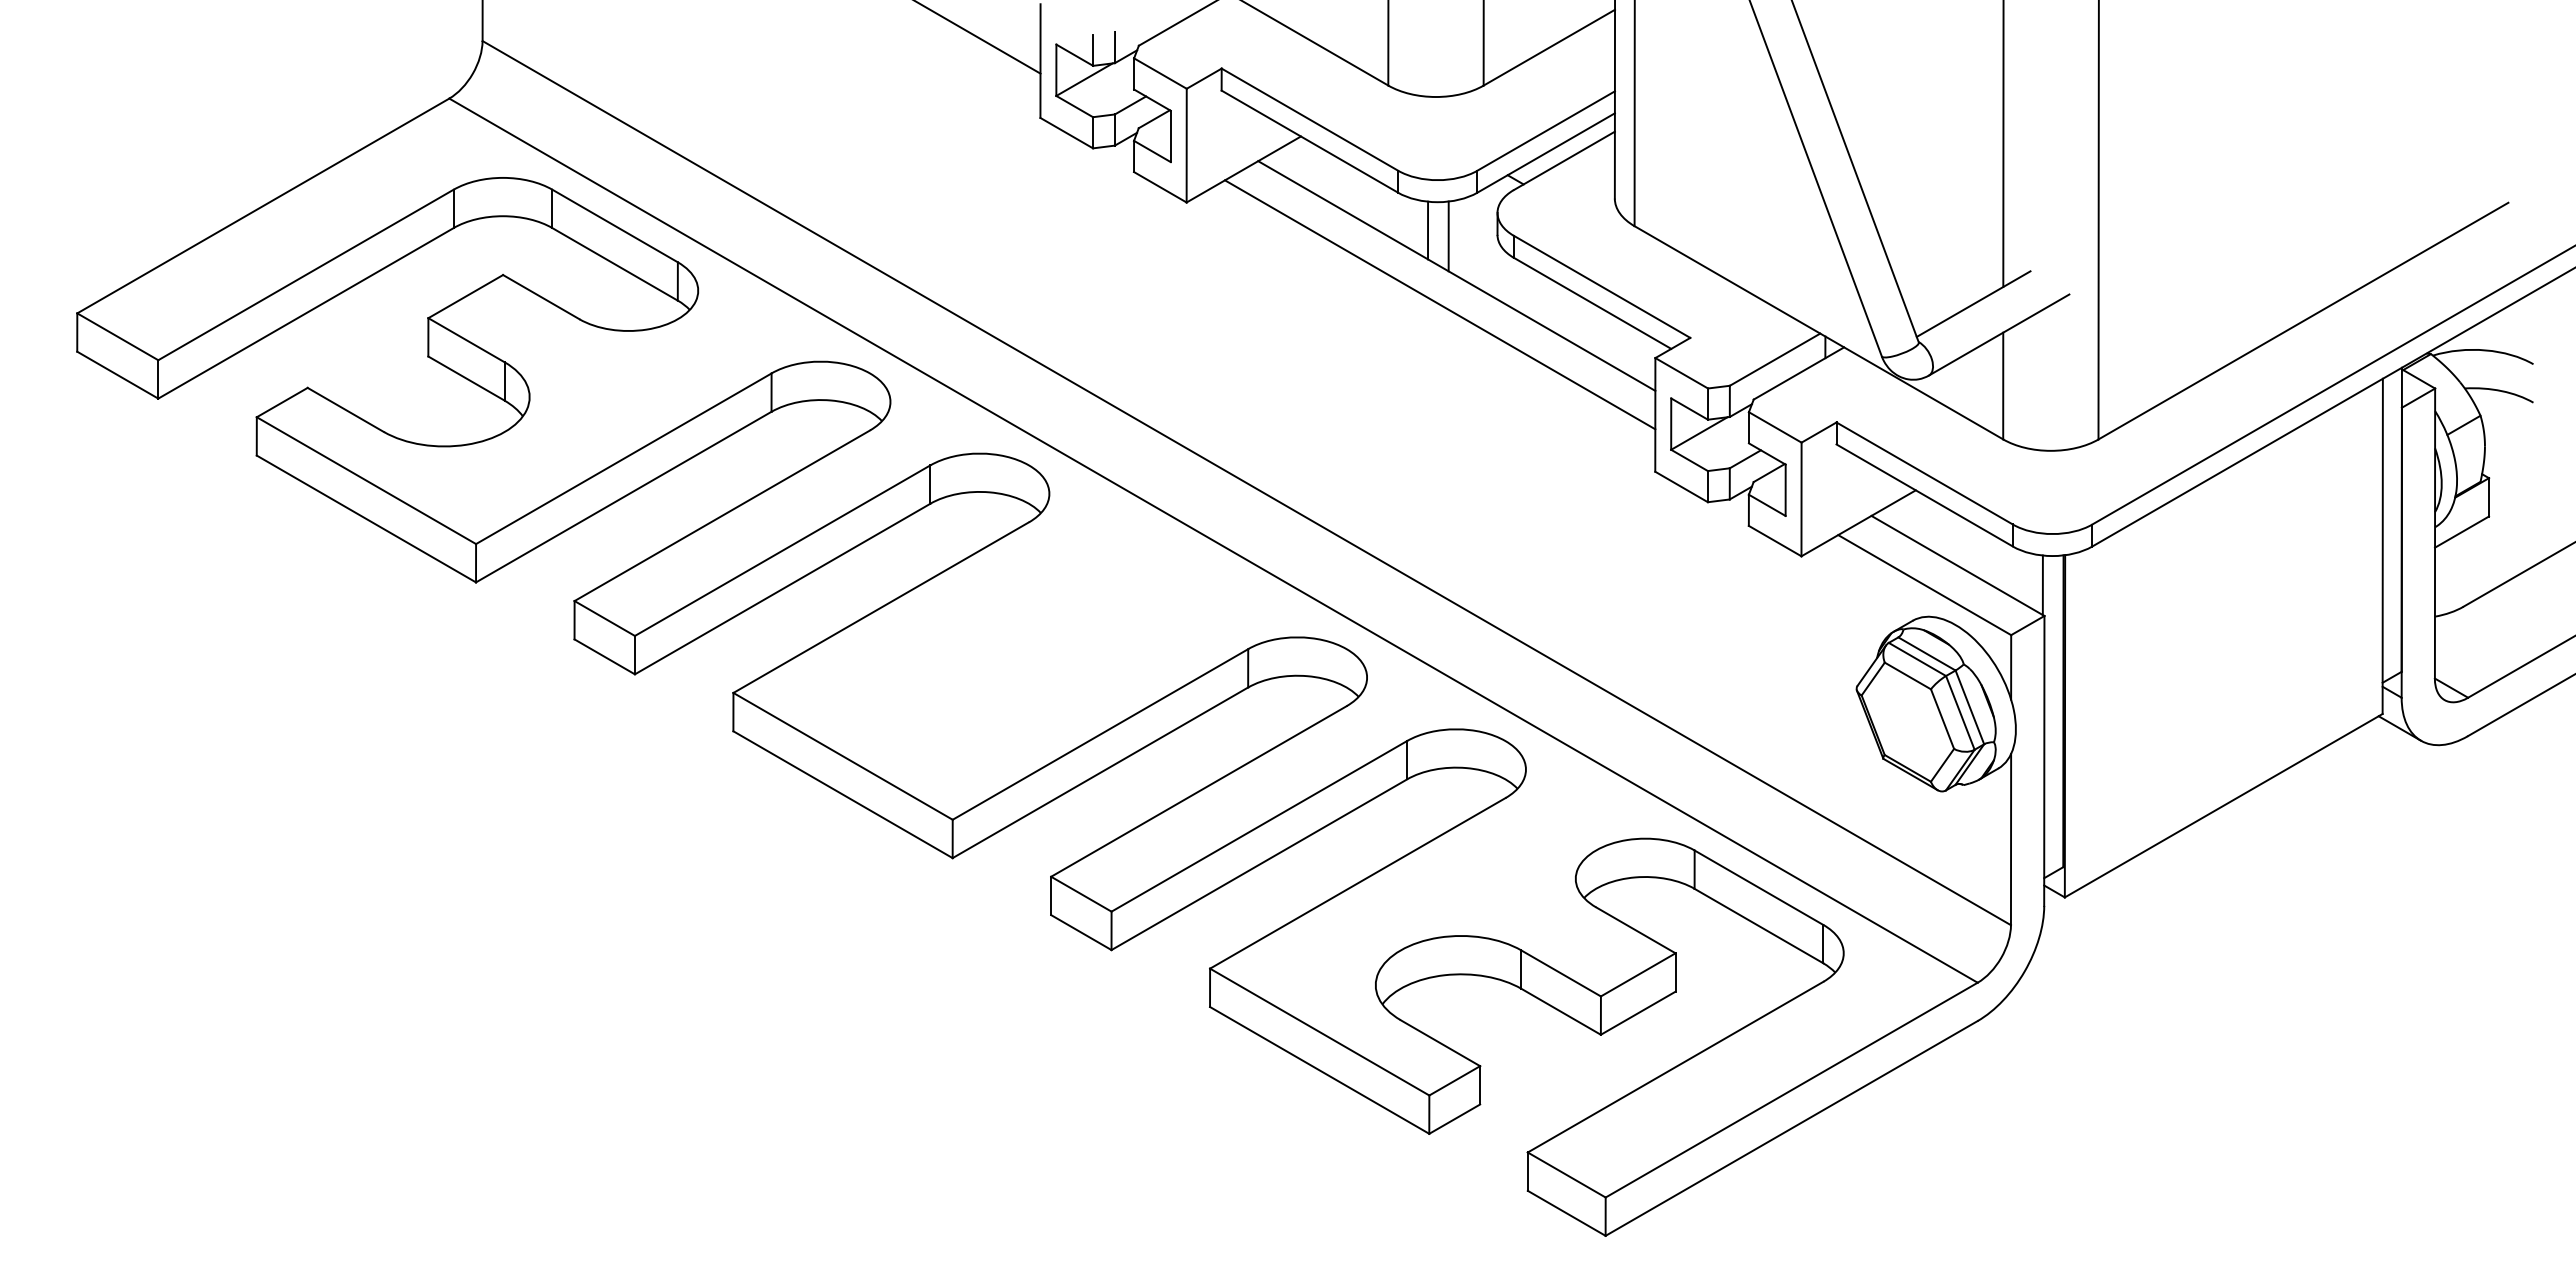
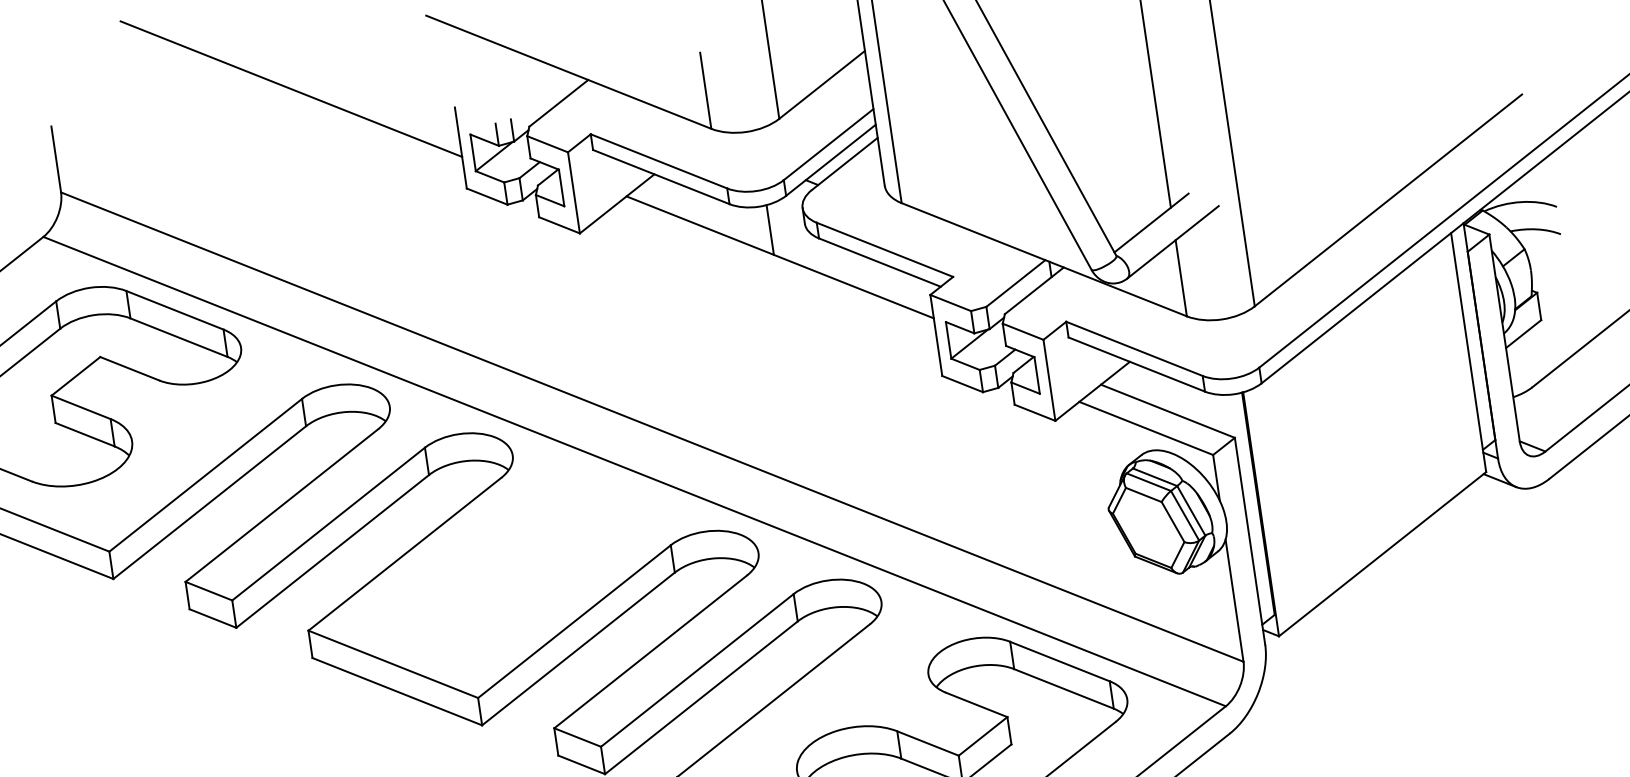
line: (1428, 230) -> (755, 227), removed
line: (1439, 304) -> (770, 279), removed
line: (2042, 585) -> (1230, 416), removed

